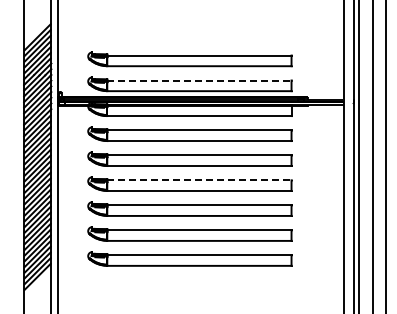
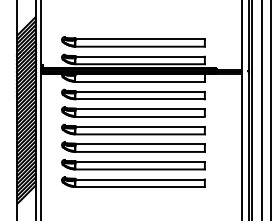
line: (199, 80) -> (140, 56), dashed -> solid
line: (199, 180) -> (140, 127), dashed -> solid

